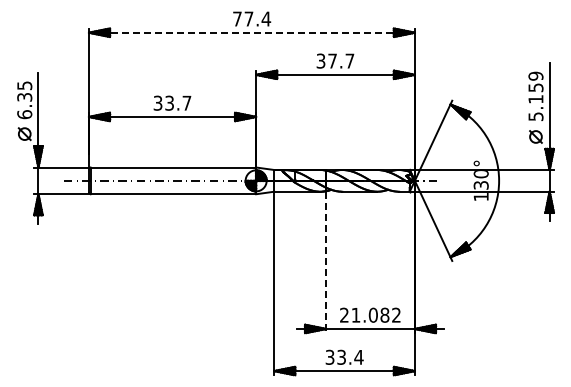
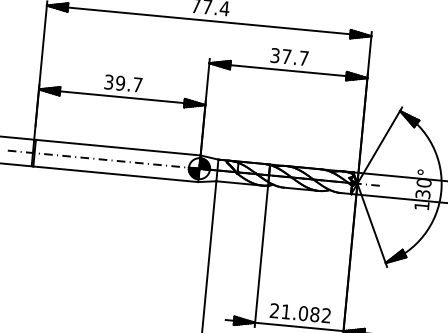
line: (251, 32) -> (208, 20), dashed -> solid
text: (169, 102) -> (120, 82), 33.7 -> 39.7
line: (326, 262) -> (261, 256), dashed -> solid

